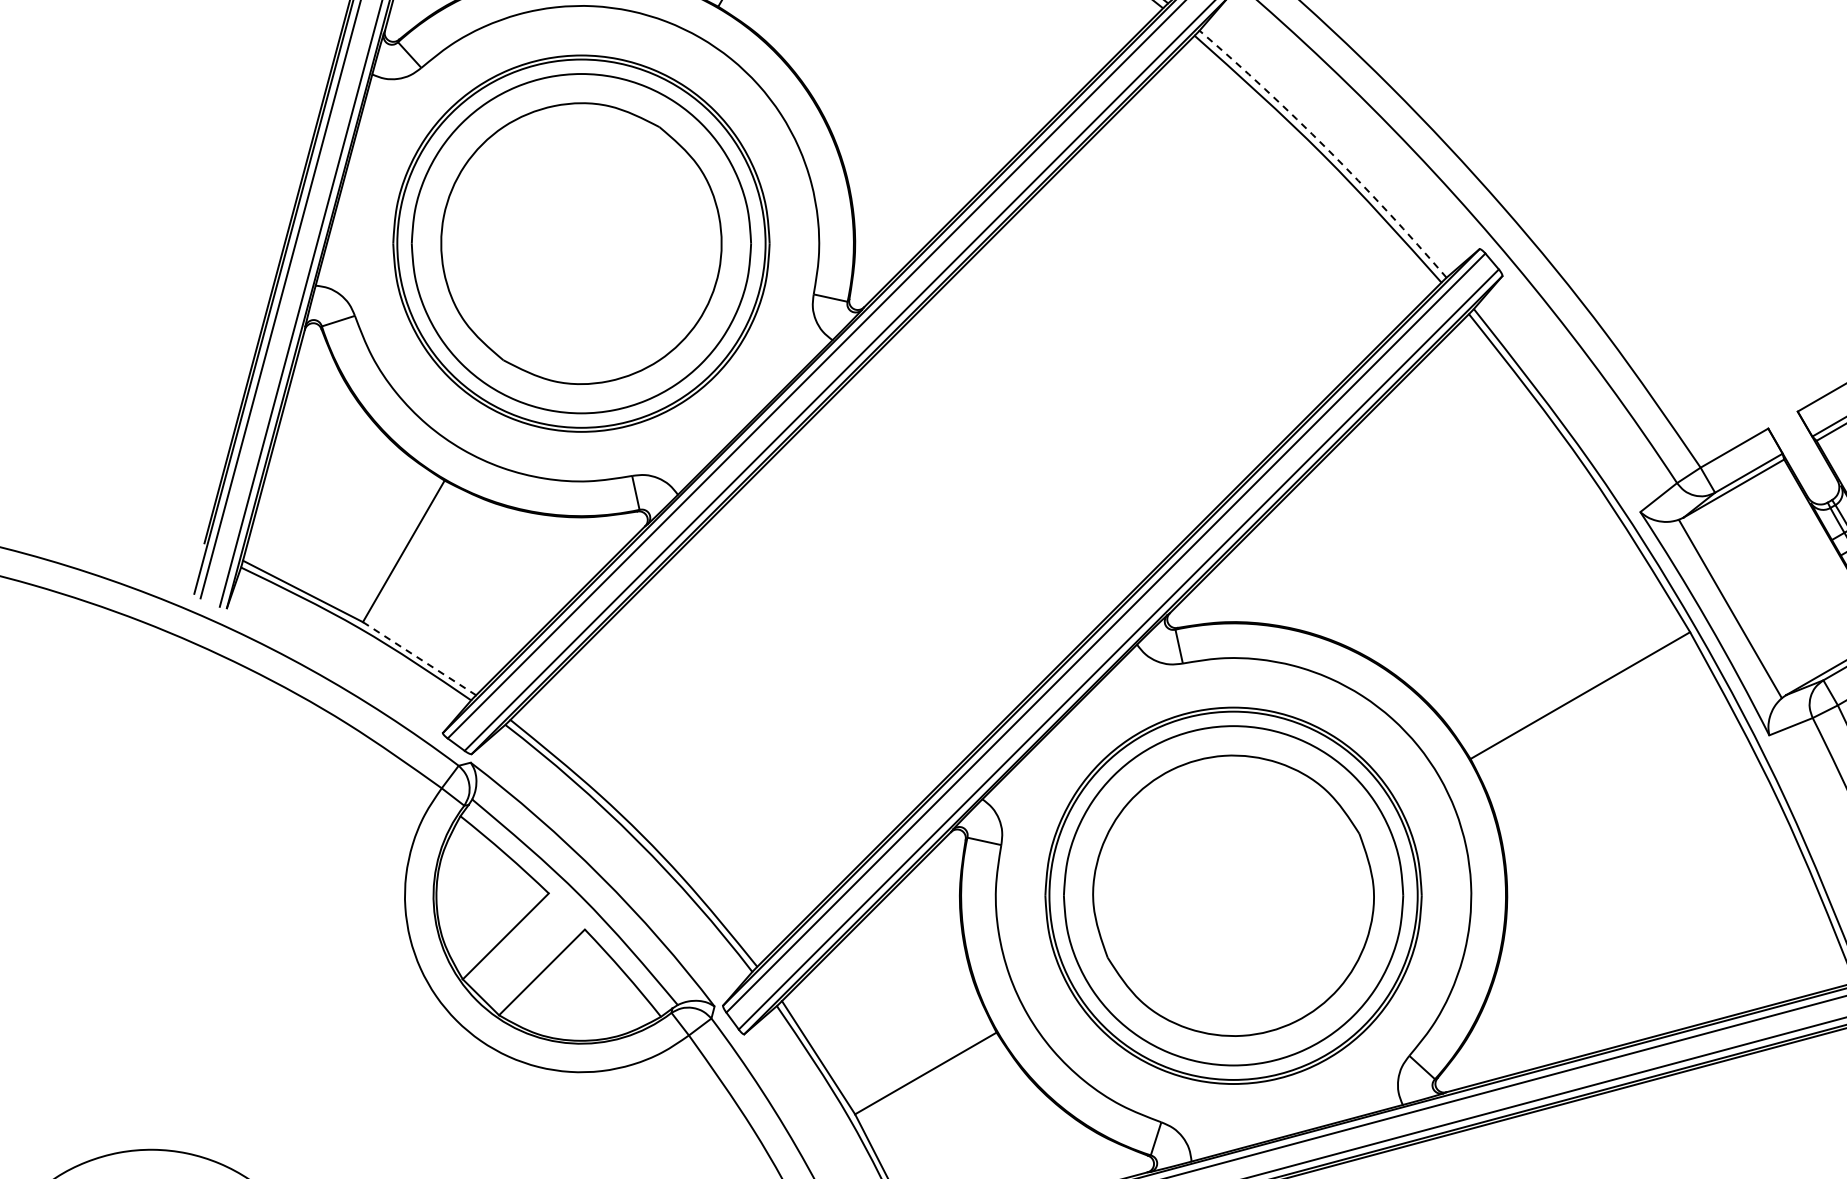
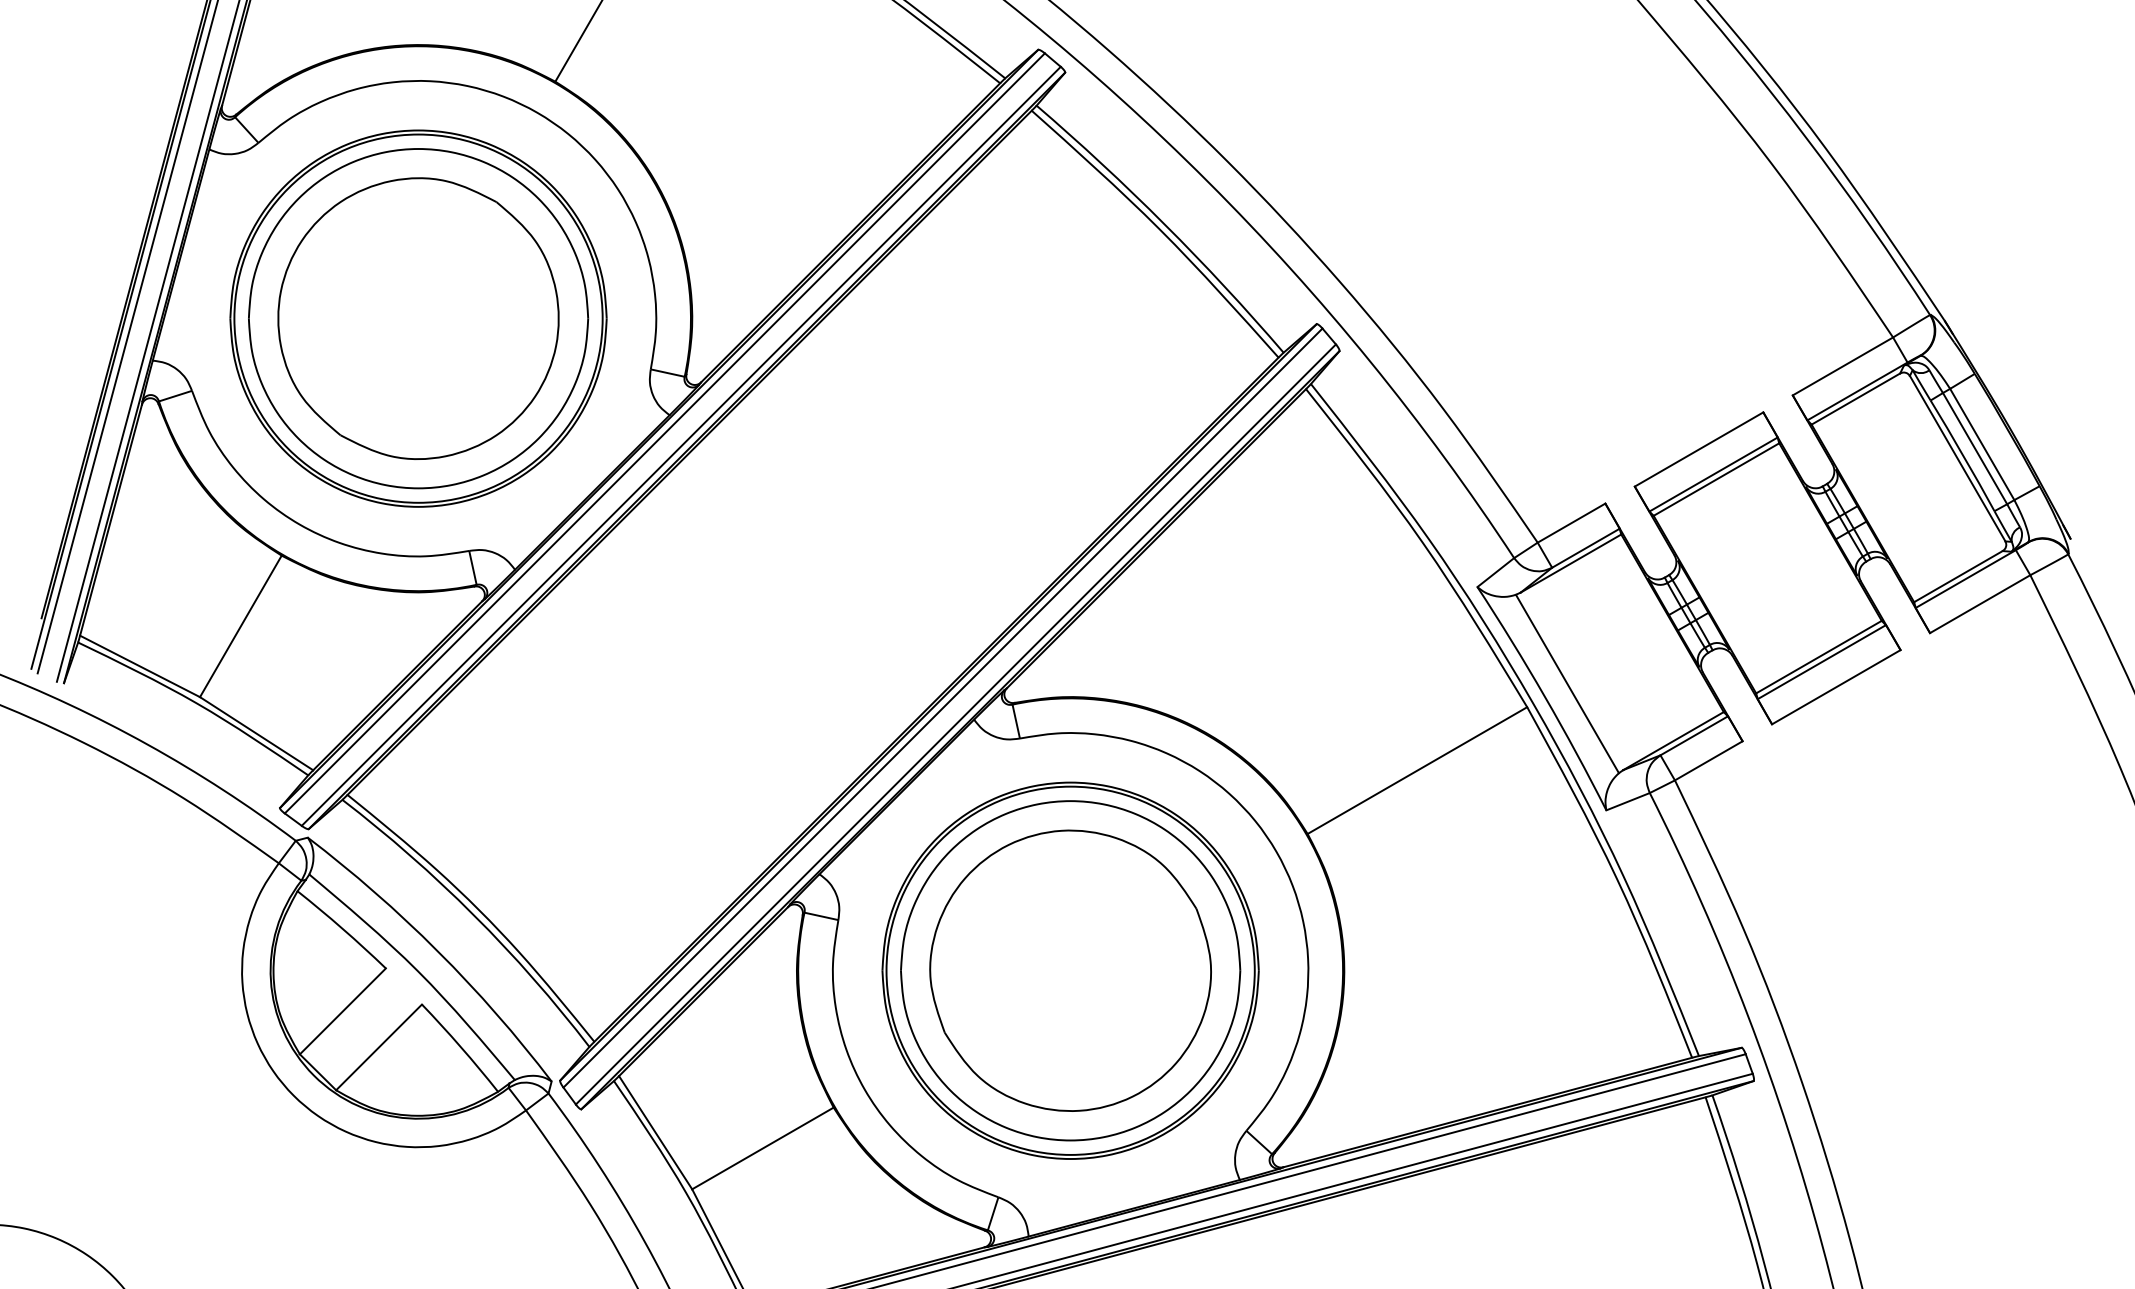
arc: (1327, 149) -> (1164, 224), dashed -> solid
line: (420, 658) -> (257, 733), dashed -> solid

